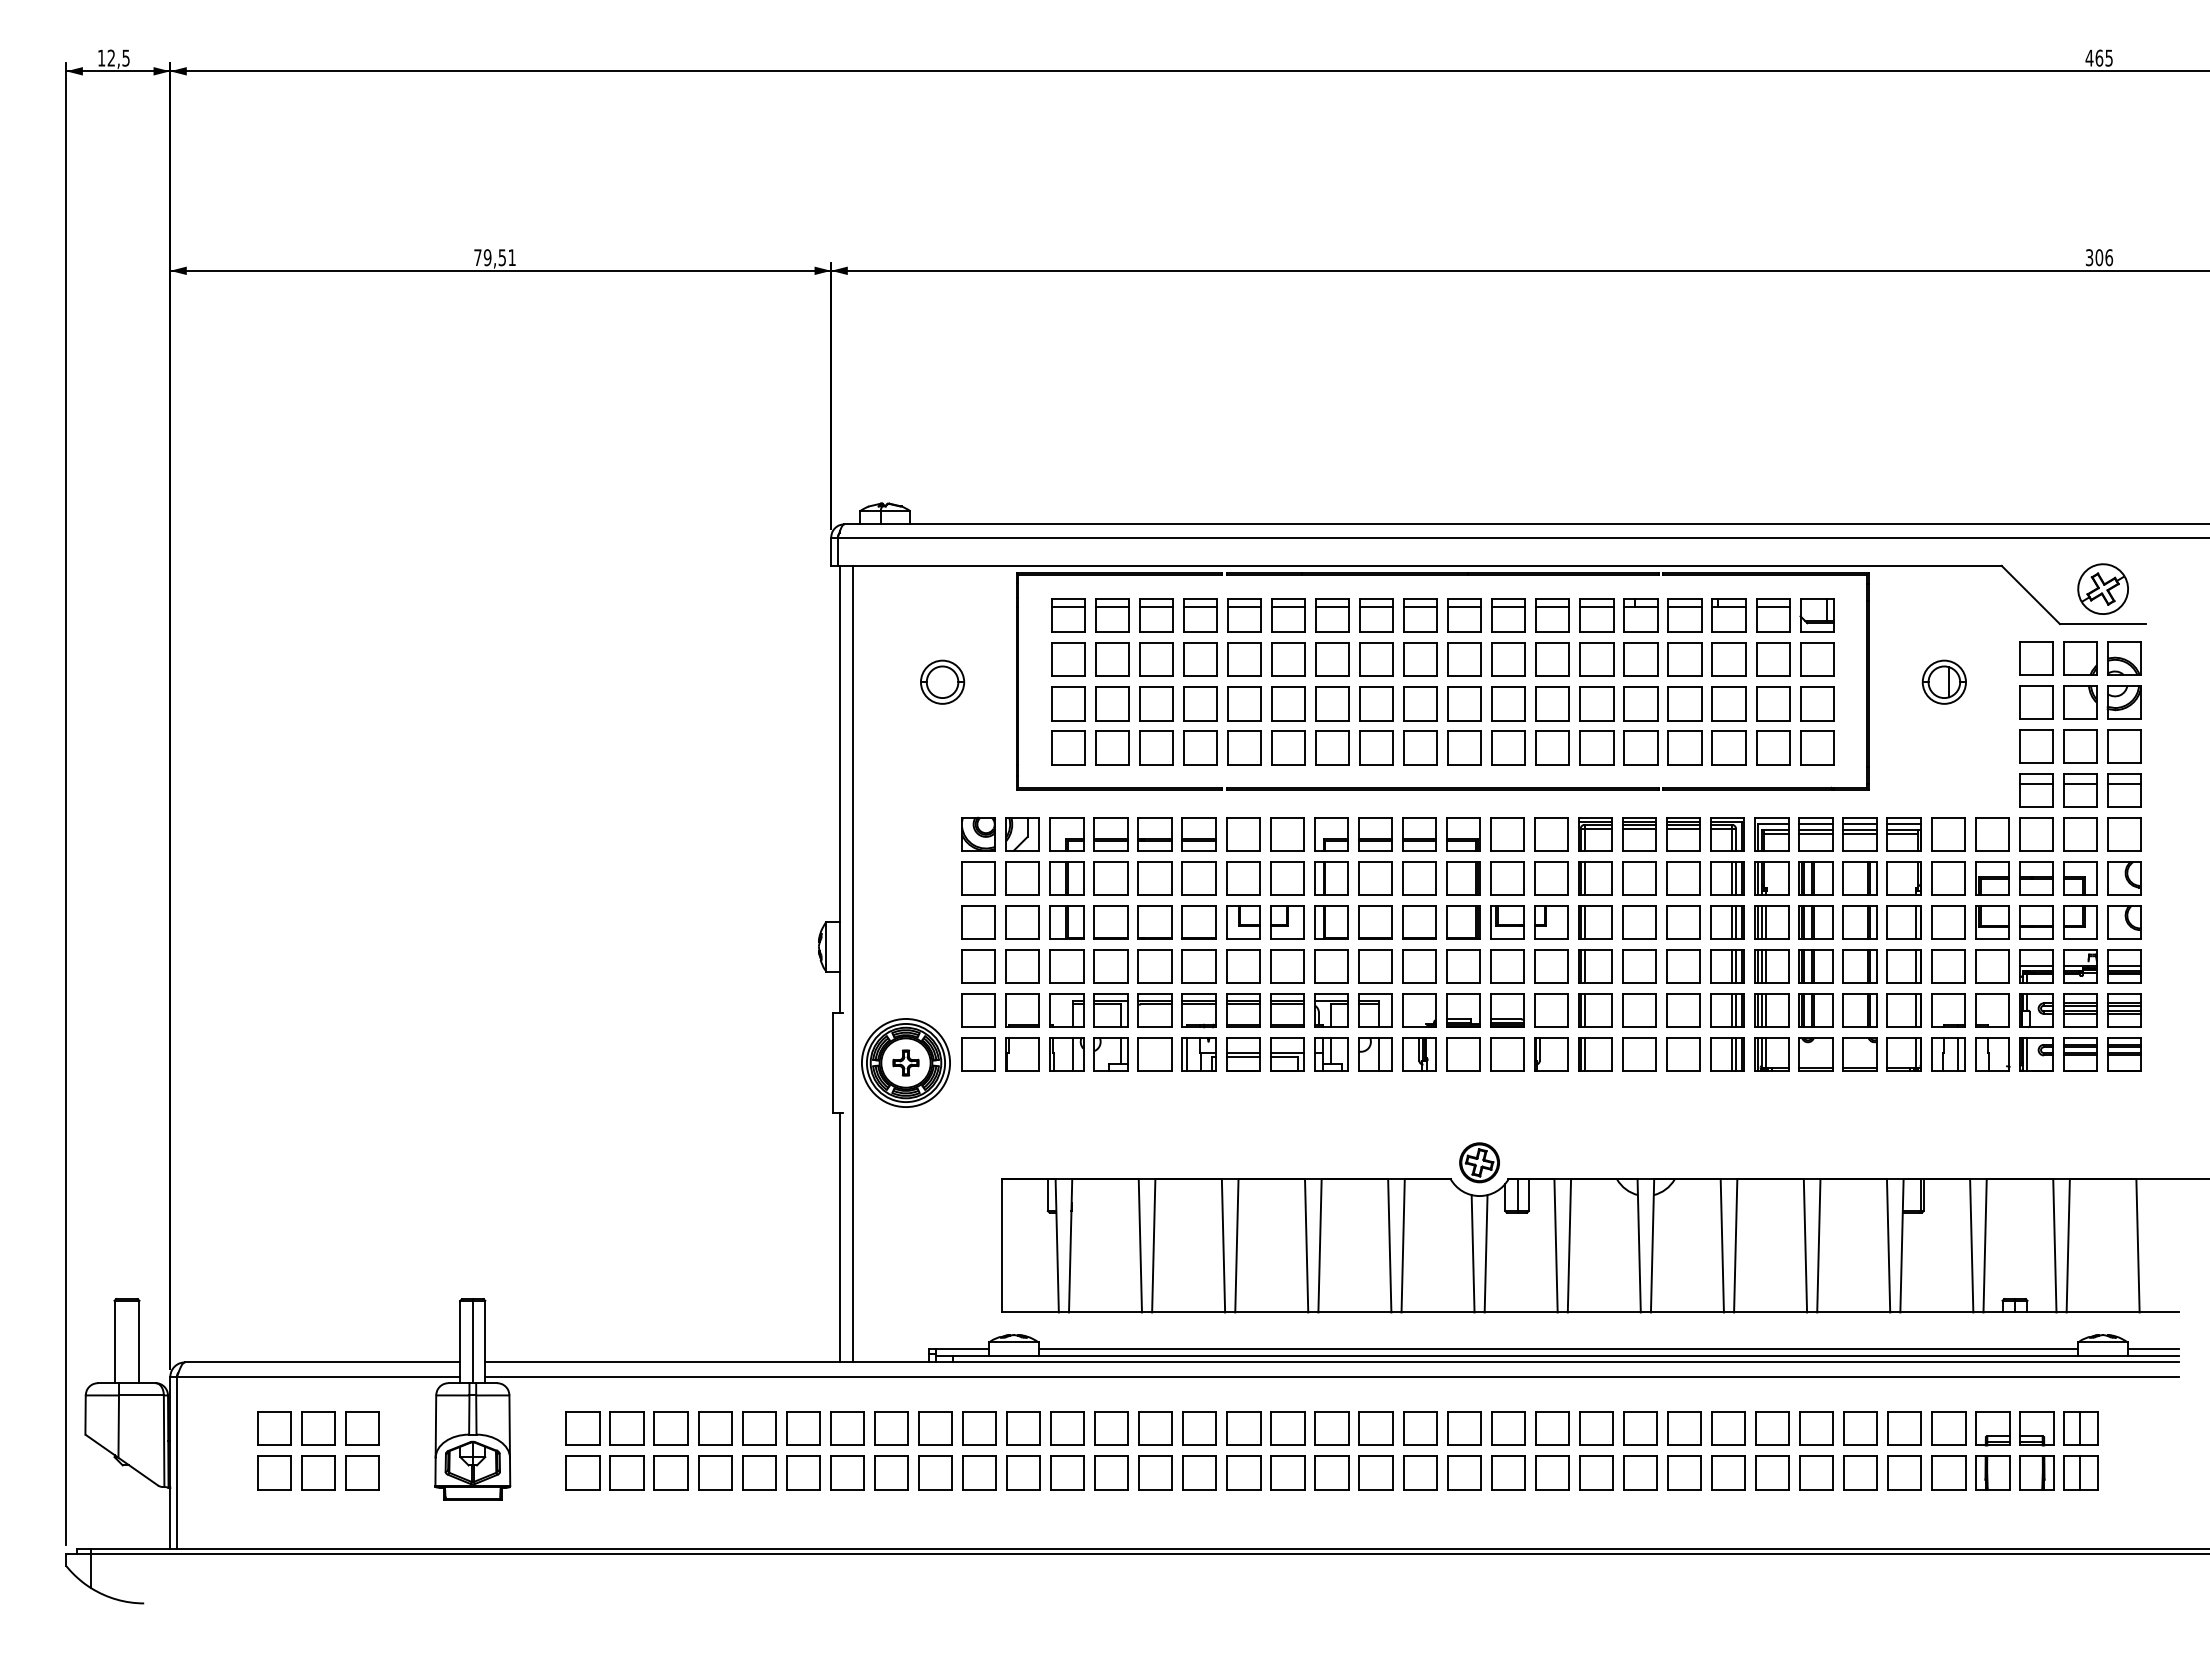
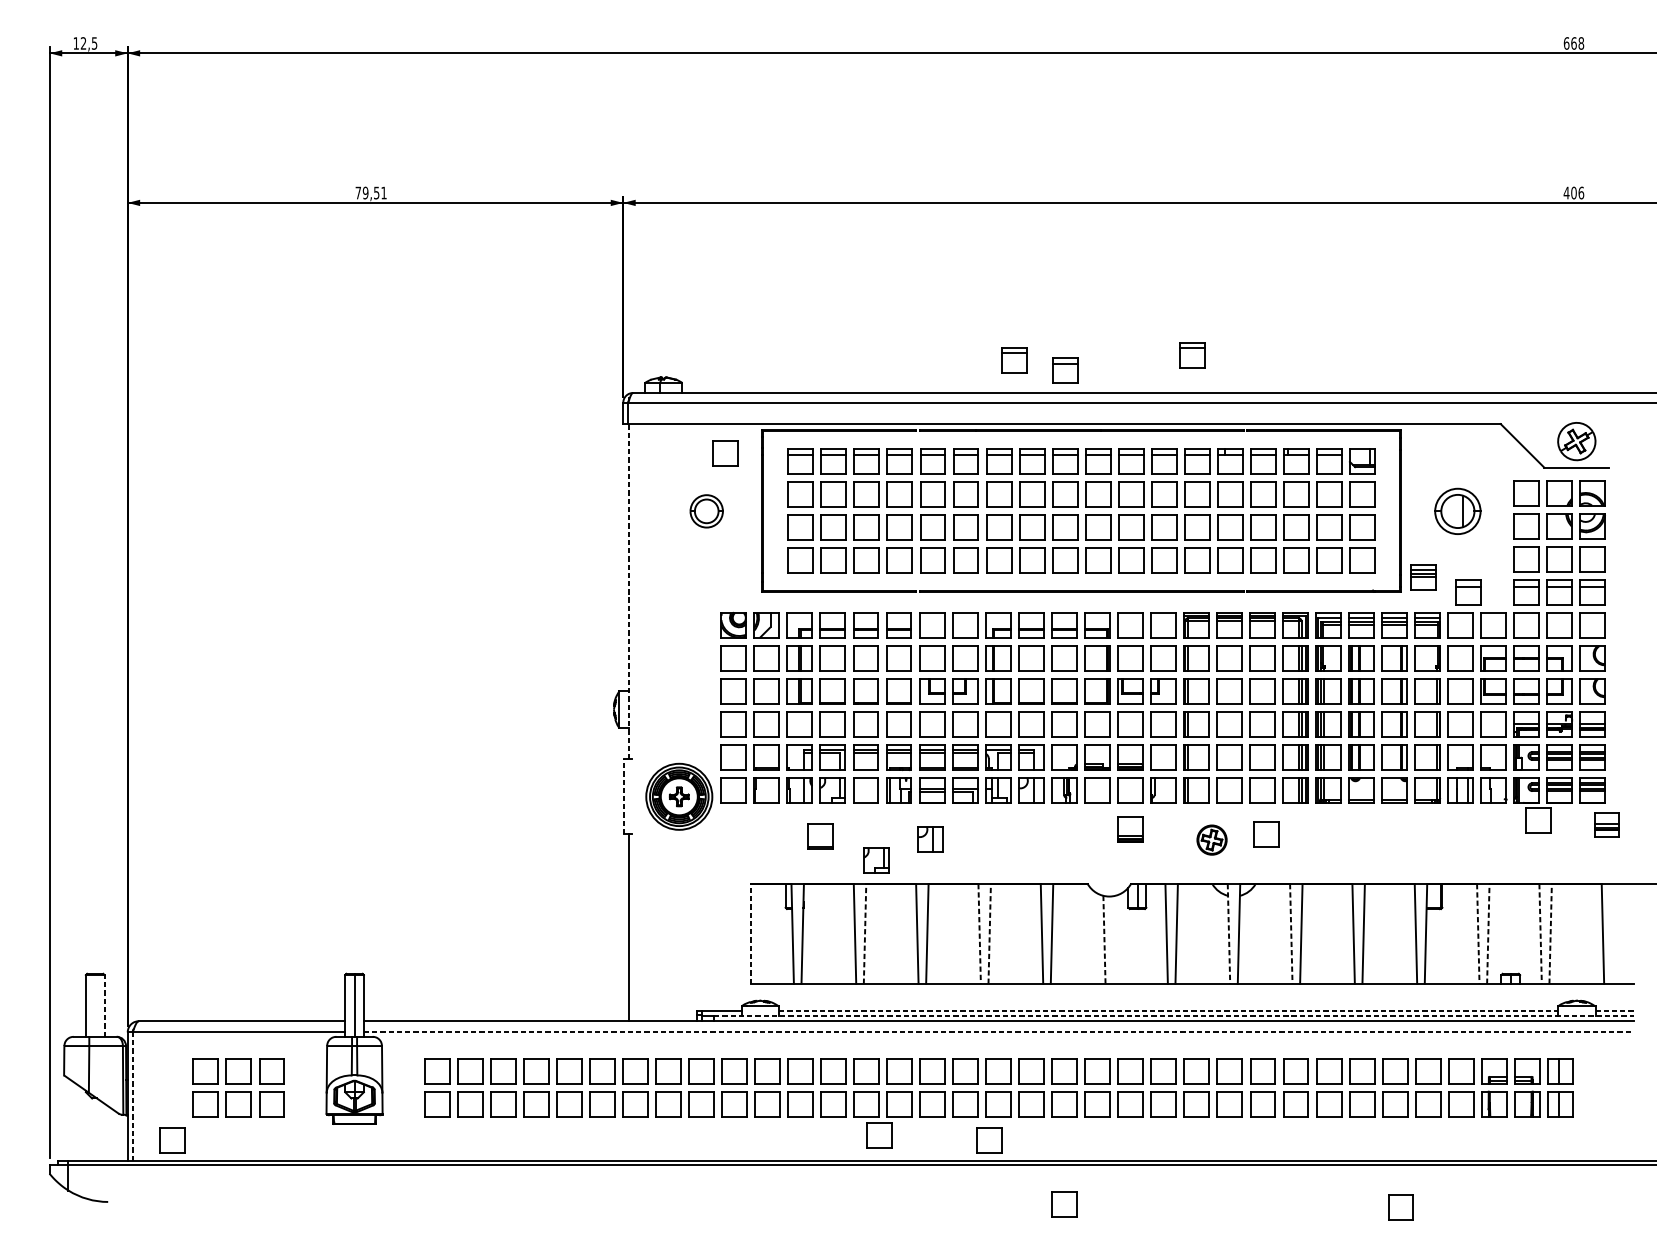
text: (2098, 57) -> (1573, 42), 465 -> 668
text: (2089, 257) -> (1566, 192), 306 -> 406
part: (1590, 473) -> (1192, 354), added
part: (1352, 480) -> (1014, 360), added
part: (1420, 494) -> (1065, 370), added
part: (968, 604) -> (726, 453), added
part: (1943, 681) -> (1457, 510), size x1.4
part: (1898, 770) -> (1423, 577), added
line: (839, 789) -> (629, 591), solid -> dashed
part: (1958, 790) -> (1468, 592), added
line: (852, 963) -> (639, 722), removed
line: (832, 1063) -> (624, 797), solid -> dashed
part: (2052, 1094) -> (1538, 820), added
part: (2143, 1100) -> (1607, 824), added
part: (1507, 1106) -> (1130, 829), added
part: (1689, 1113) -> (1266, 834), added
part: (1093, 1115) -> (819, 836), added
part: (1241, 1119) -> (930, 839), added
part: (1168, 1147) -> (876, 860), added
part: (1479, 1162) -> (1211, 839), moved
line: (1001, 1245) -> (750, 933), solid -> dashed
line: (1153, 1245) -> (864, 933), solid -> dashed
line: (1306, 1245) -> (979, 933), solid -> dashed
line: (1320, 1245) -> (990, 933), solid -> dashed
line: (1639, 1245) -> (1229, 933), solid -> dashed
line: (1722, 1245) -> (1291, 933), solid -> dashed
line: (1971, 1245) -> (1478, 933), solid -> dashed
line: (1985, 1245) -> (1488, 933), solid -> dashed
line: (2054, 1245) -> (1540, 933), solid -> dashed
line: (2068, 1245) -> (1550, 933), solid -> dashed
line: (1473, 1253) -> (1104, 939), solid -> dashed
line: (1485, 1253) -> (1113, 939), removed
line: (139, 1341) -> (104, 1005), solid -> dashed
line: (1558, 1349) -> (1168, 1011), solid -> dashed
line: (2153, 1349) -> (1614, 1011), solid -> dashed
line: (1566, 1355) -> (1174, 1016), solid -> dashed
line: (1332, 1377) -> (999, 1032), solid -> dashed
line: (176, 1462) -> (132, 1096), solid -> dashed
part: (1172, 1514) -> (879, 1135), added
part: (229, 1520) -> (172, 1139), added
part: (1319, 1521) -> (989, 1140), added
part: (1420, 1606) -> (1065, 1204), added
part: (1868, 1610) -> (1400, 1207), added

